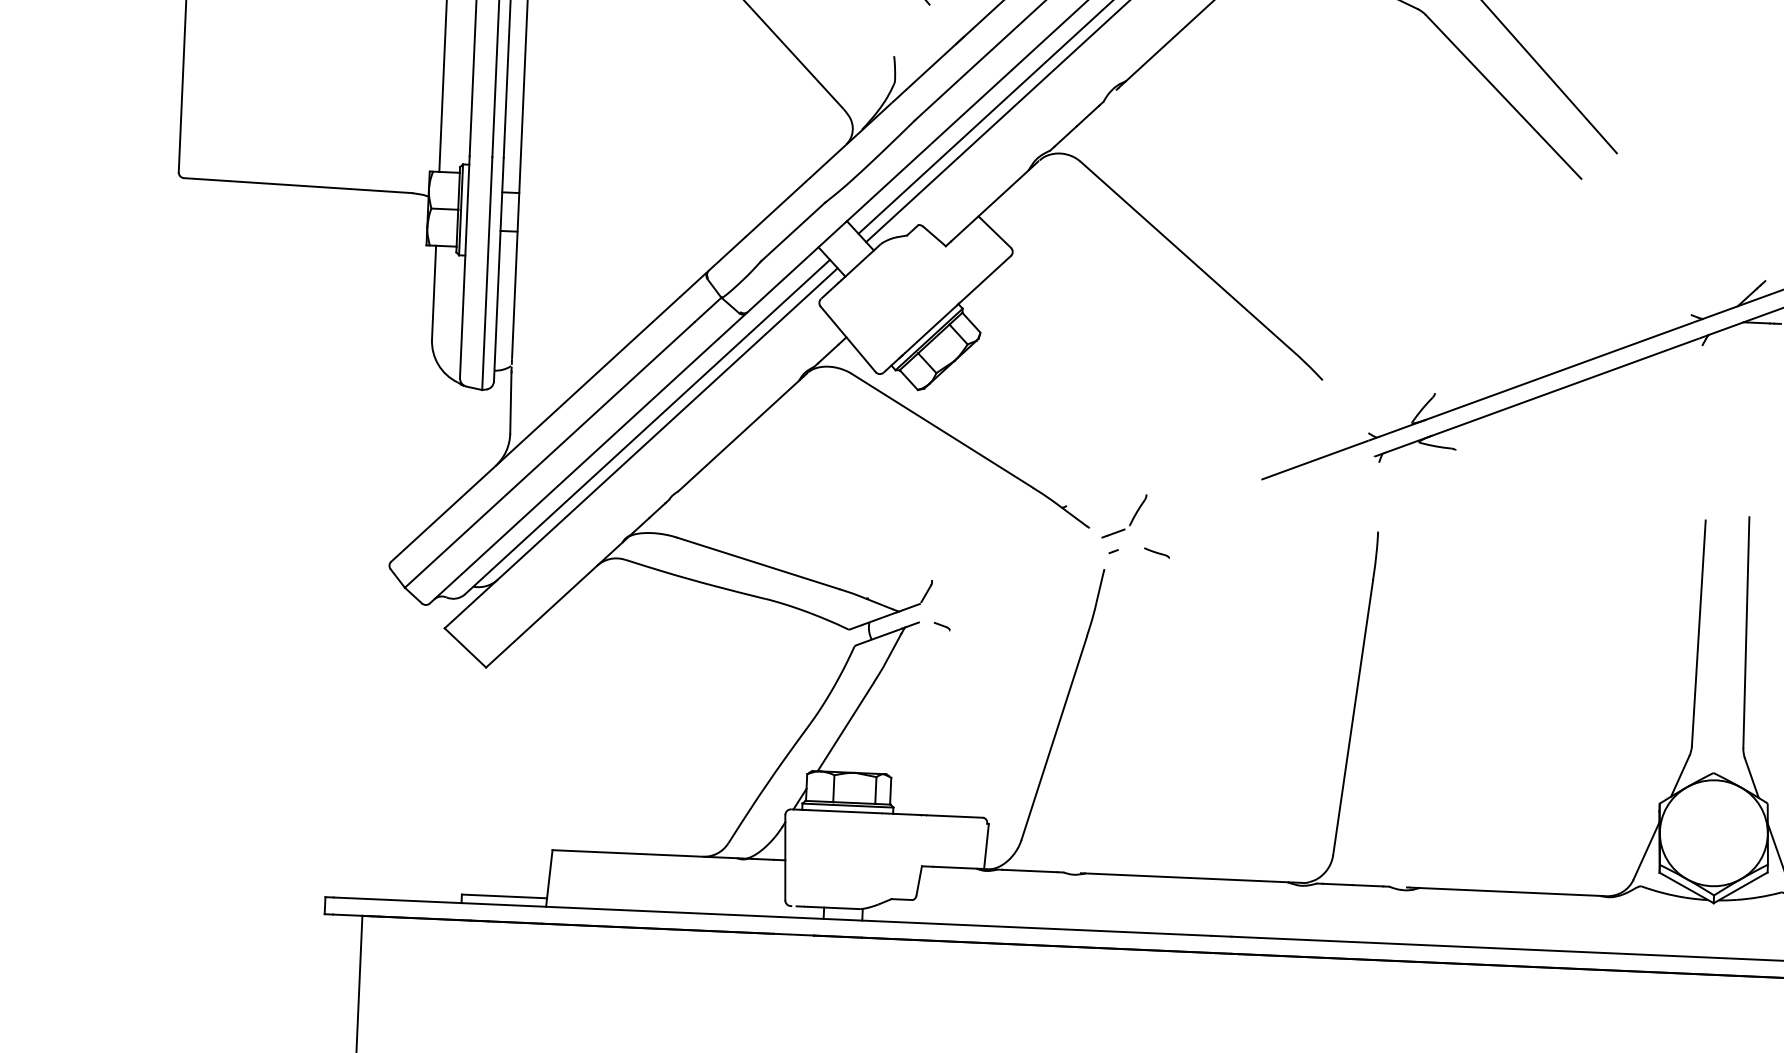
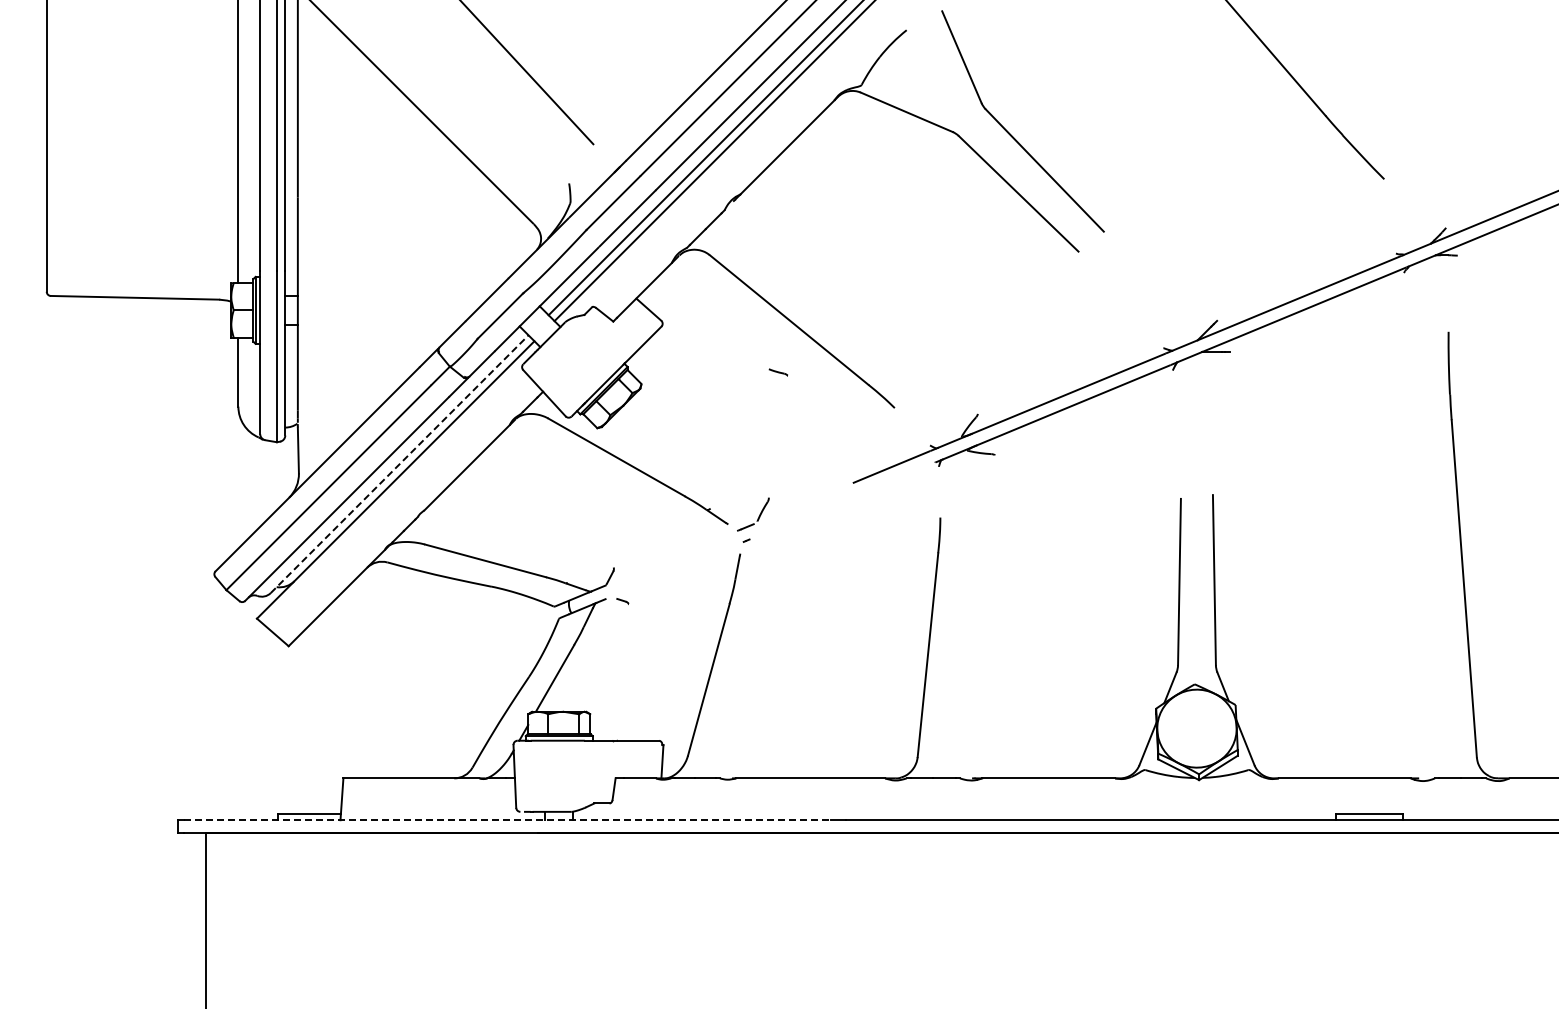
line: (648, 426) -> (400, 463), solid -> dashed
line: (1155, 553) -> (777, 372), moved
line: (772, 917) -> (507, 820), solid -> dashed

